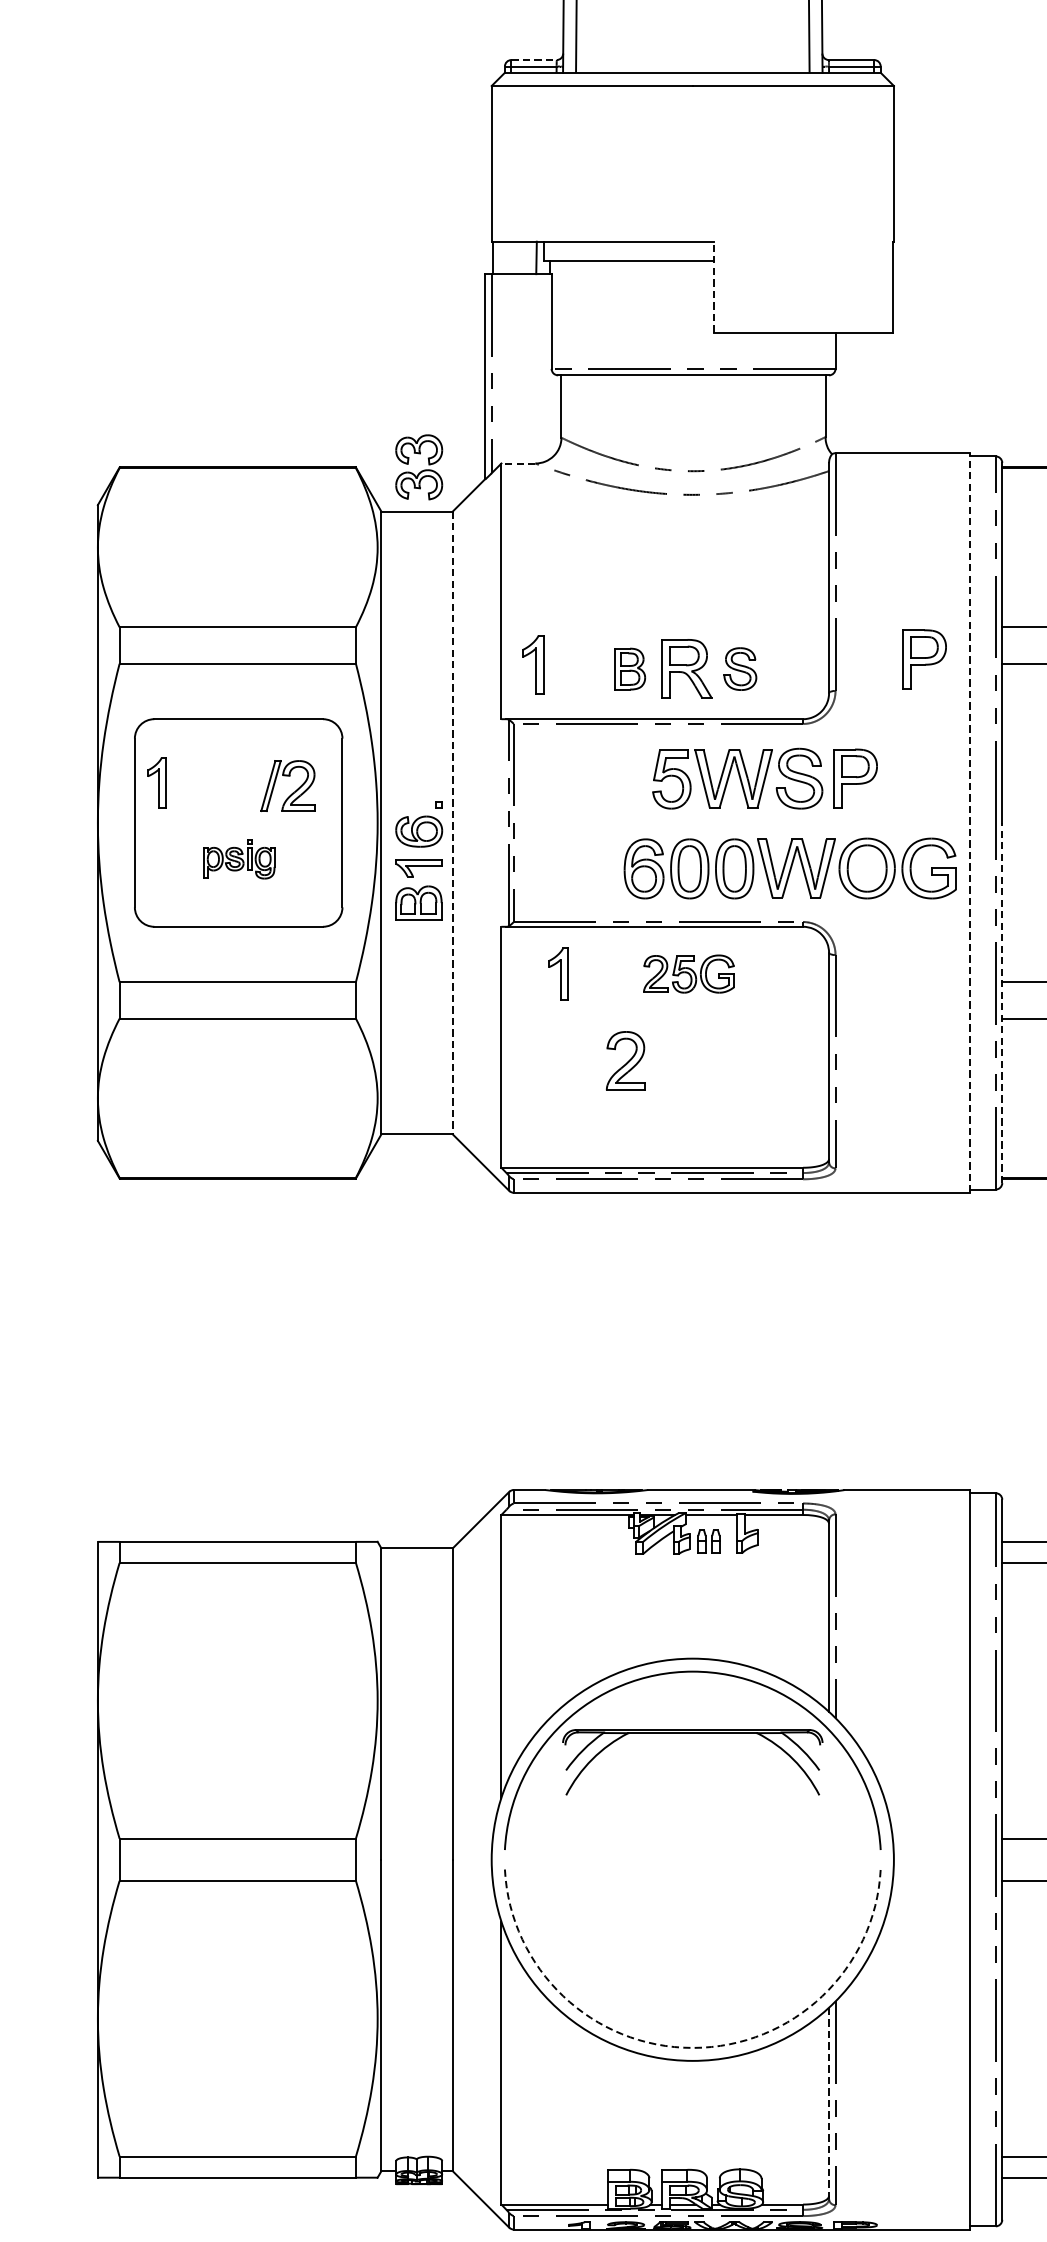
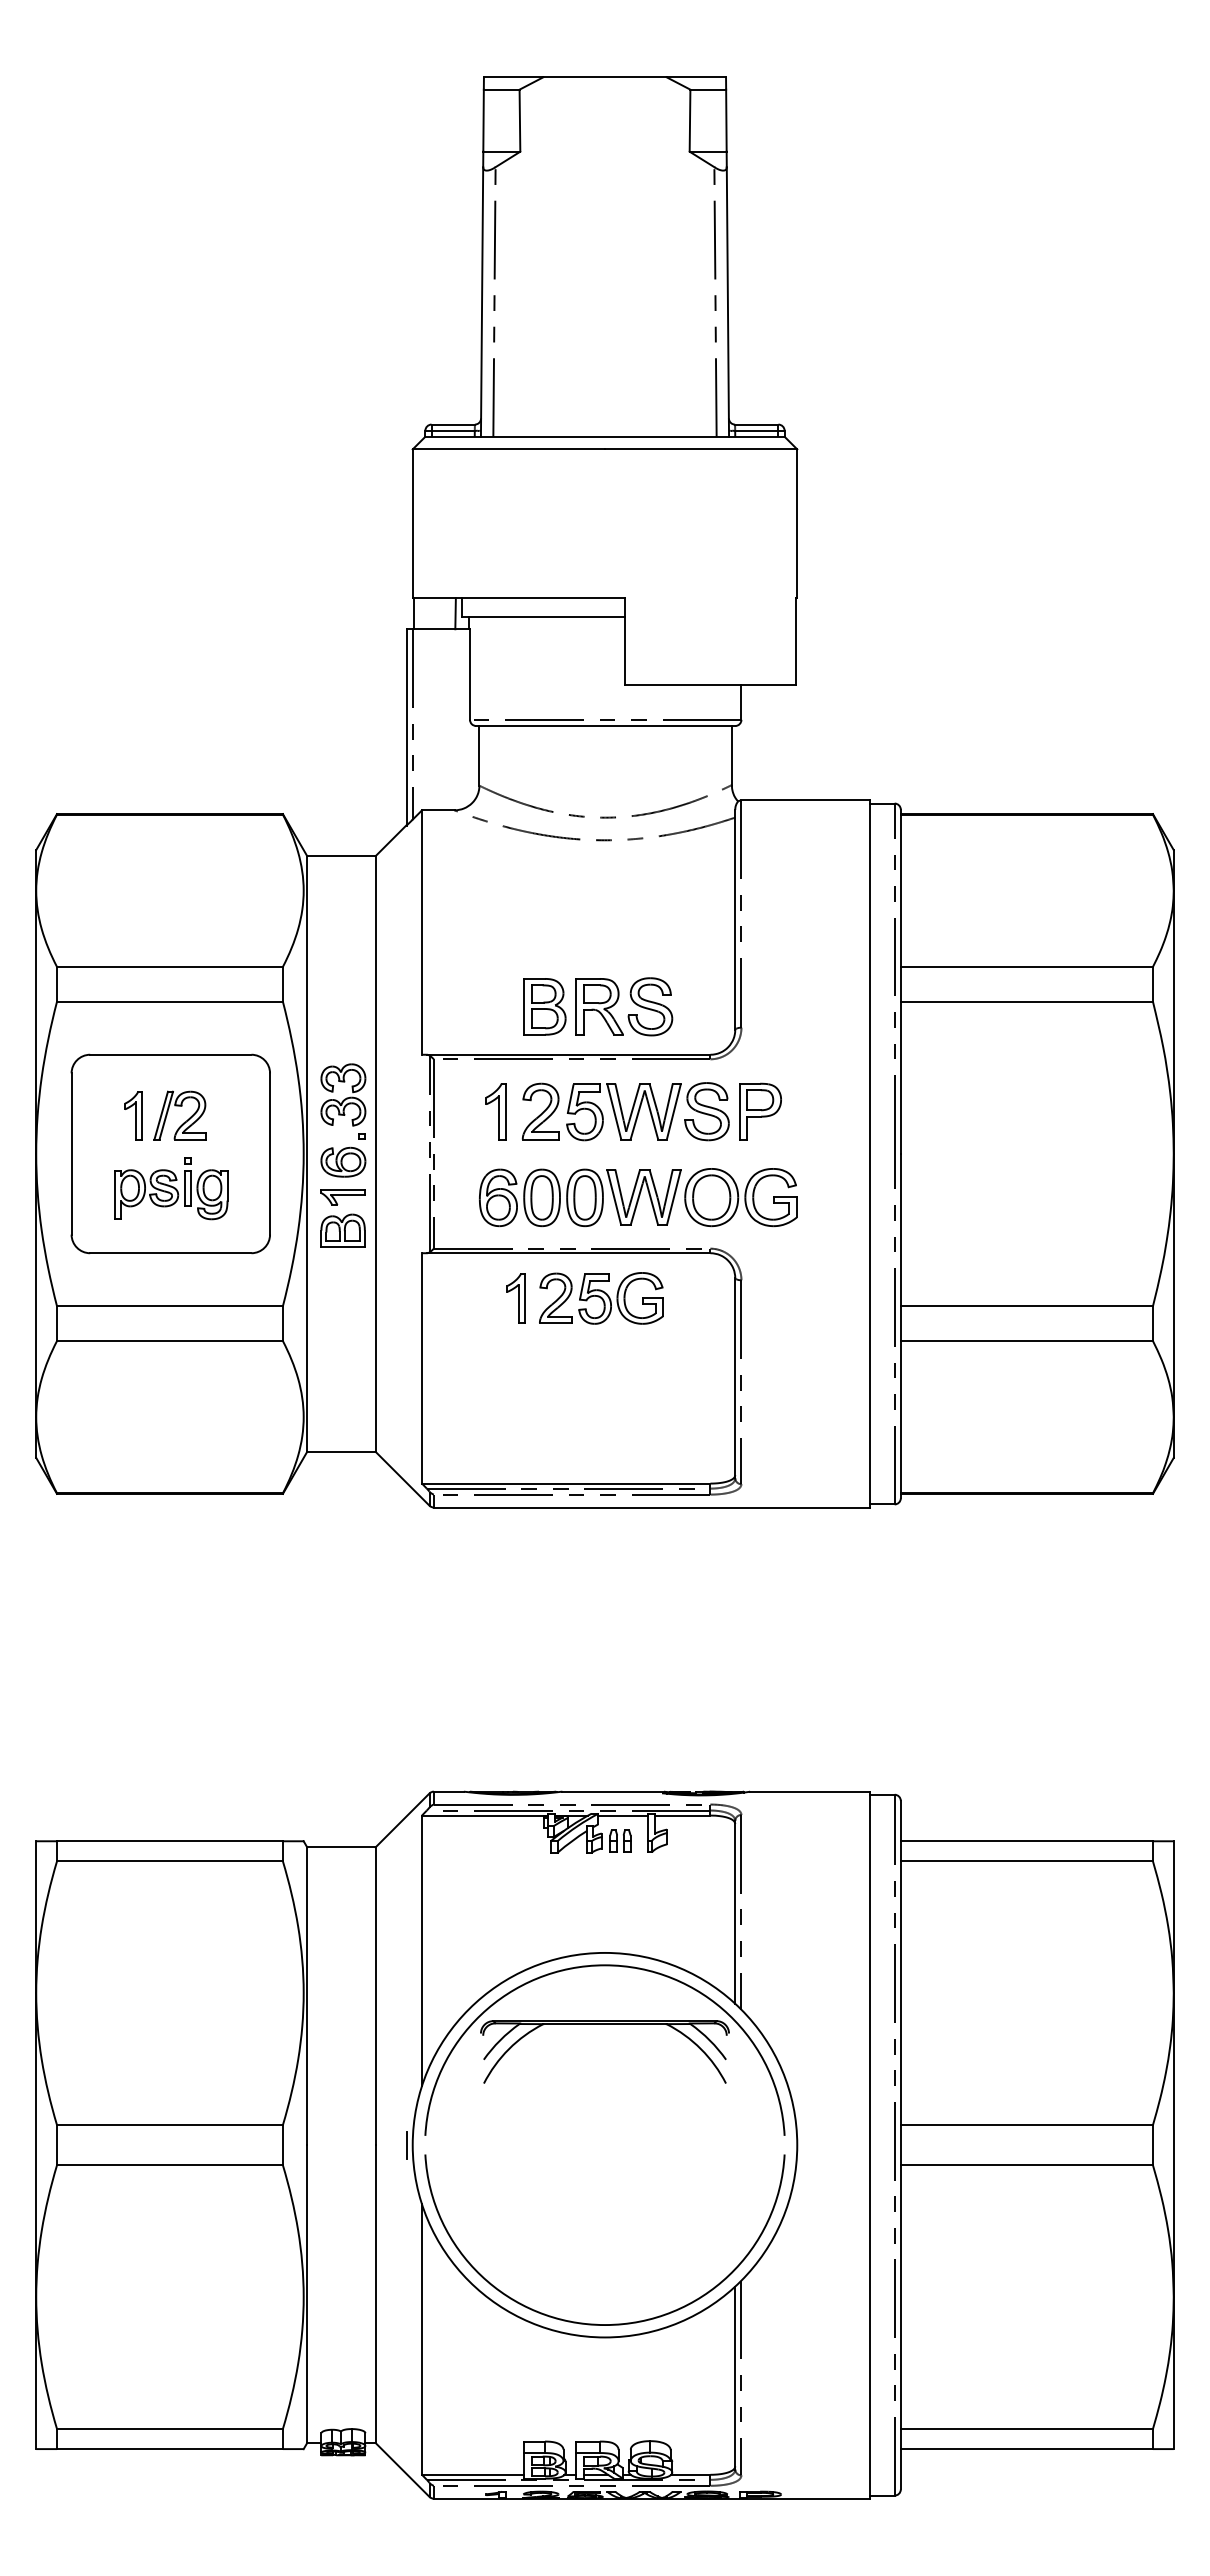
line: (534, 59) -> (453, 424), dashed -> solid
line: (713, 286) -> (624, 641), dashed -> solid
line: (517, 463) -> (437, 810), dashed -> solid
part: (419, 466) -> (343, 1094), moved
part: (924, 659) -> (826, 997), removed
part: (532, 664) -> (495, 1111), moved
part: (629, 668) -> (544, 1006), size x1.43
part: (740, 668) -> (650, 1006), size x1.43
part: (156, 782) -> (133, 1115), moved
part: (292, 792) -> (184, 1121), moved
line: (452, 822) -> (375, 1153), dashed -> solid
line: (969, 822) -> (869, 1153), dashed -> solid
part: (239, 859) -> (171, 1188), size x1.67
part: (790, 868) -> (638, 1197), moved
part: (557, 974) -> (515, 1298), moved
part: (689, 974) -> (601, 1298), size x1.43
line: (1001, 1002) -> (900, 1325), dashed -> solid
part: (625, 1060) -> (540, 1111), moved
line: (485, 1859) -> (406, 2144), added
arc: (693, 2048) -> (605, 2325), dashed -> solid
line: (829, 2102) -> (735, 2377), dashed -> solid

